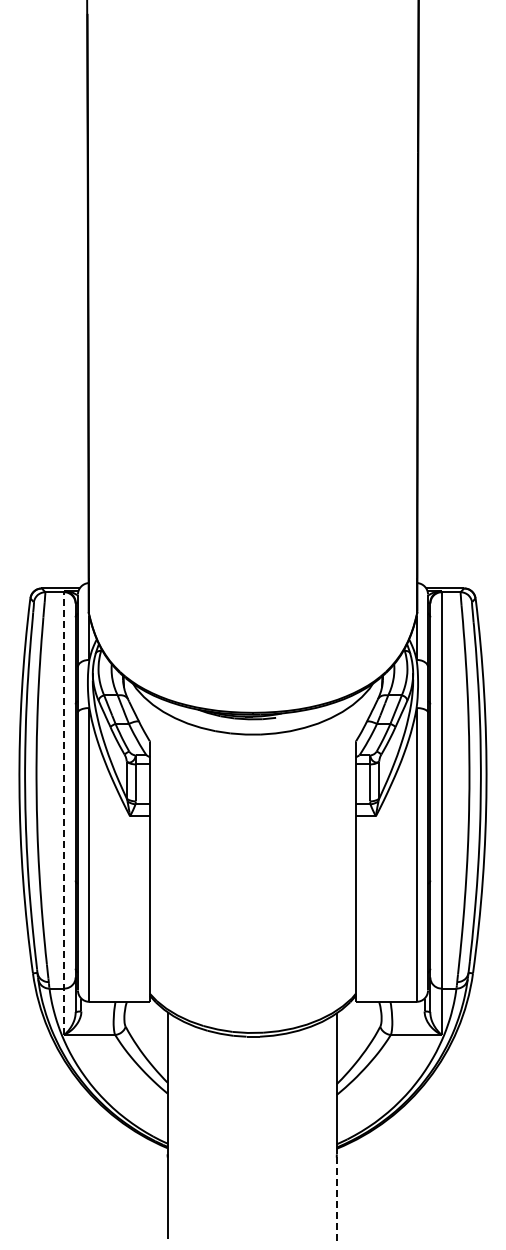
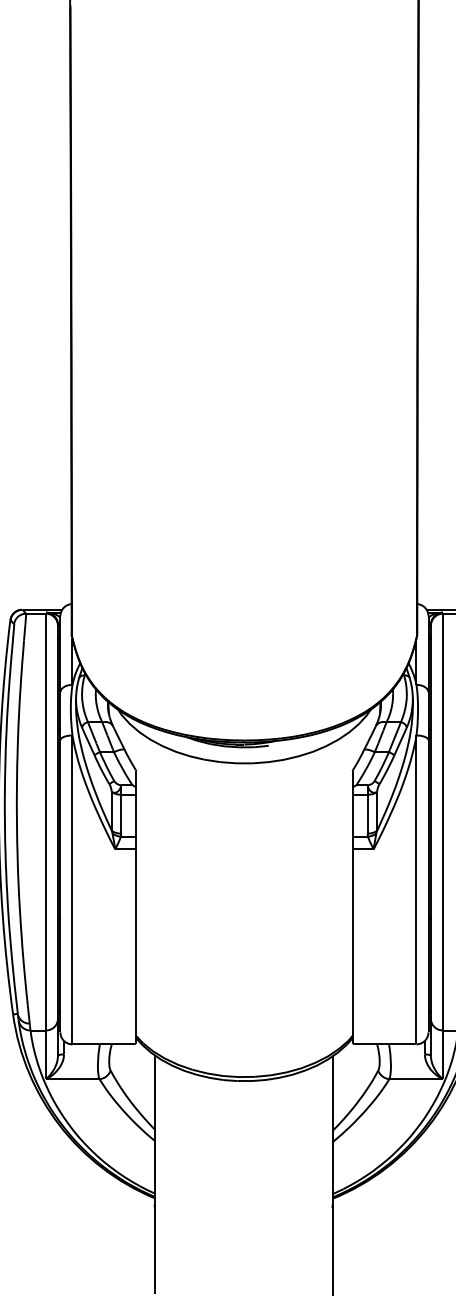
line: (64, 813) -> (46, 846), dashed -> solid
line: (336, 1197) -> (332, 1250), dashed -> solid

